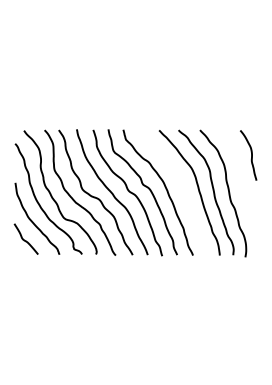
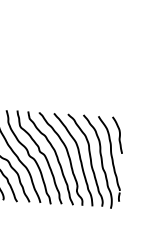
part: (238, 188) -> (108, 158), added
curve: (182, 189) -> (68, 157), added

